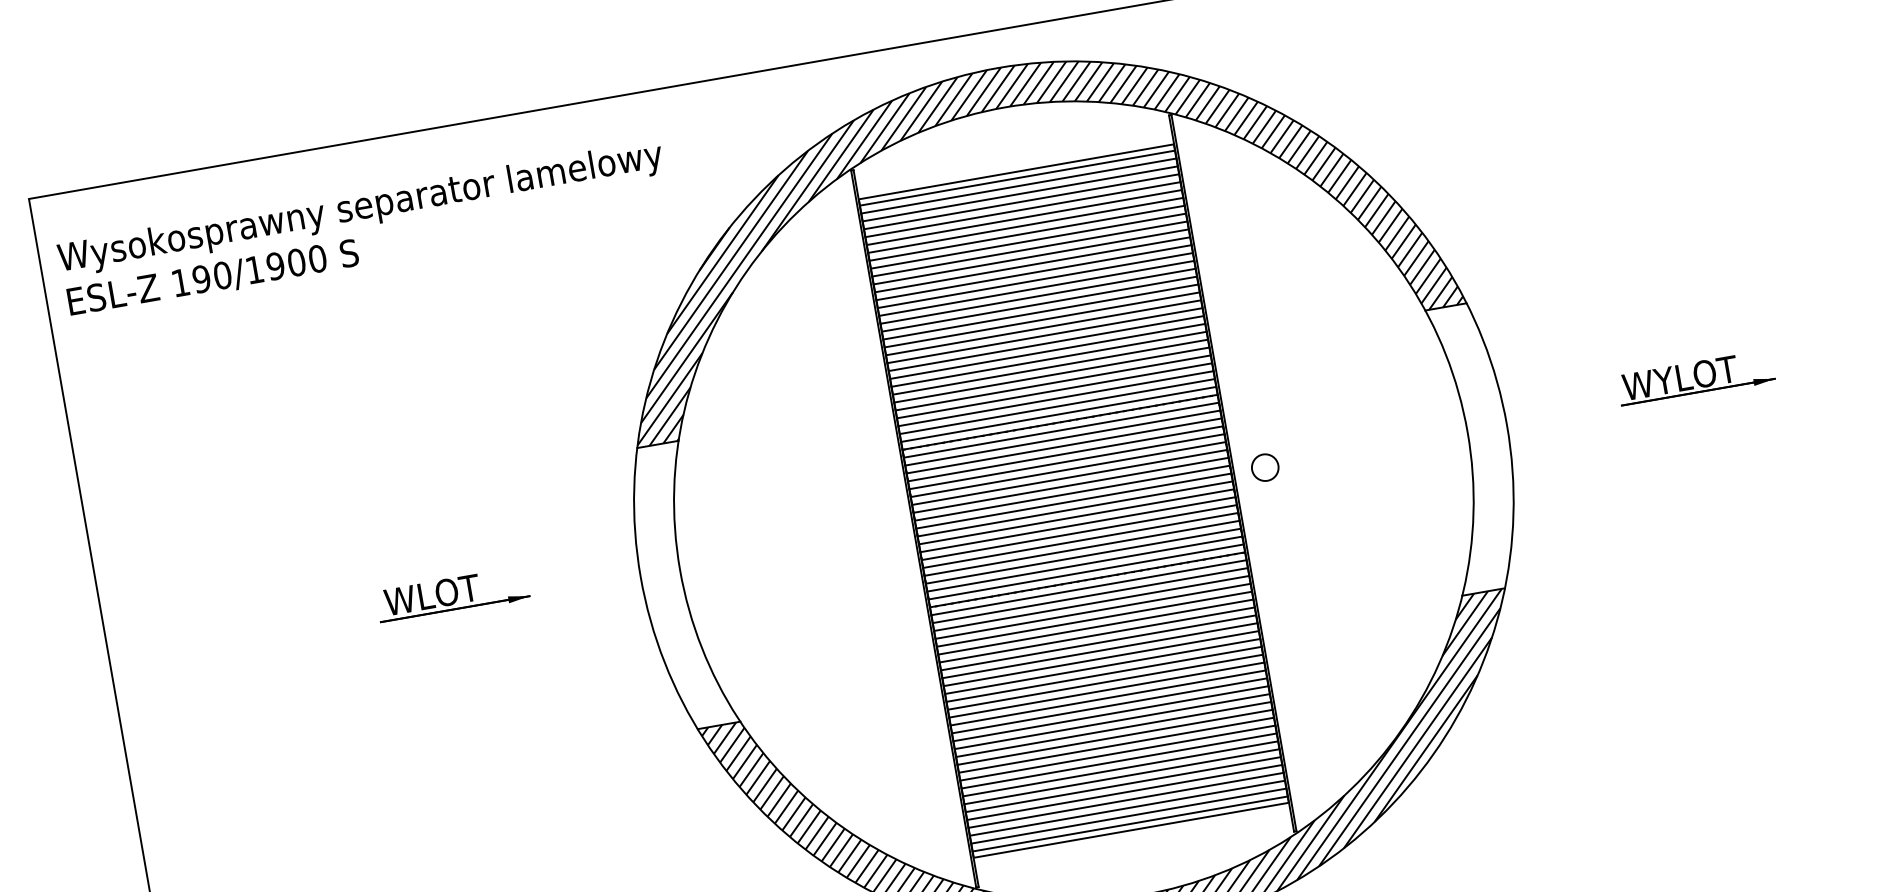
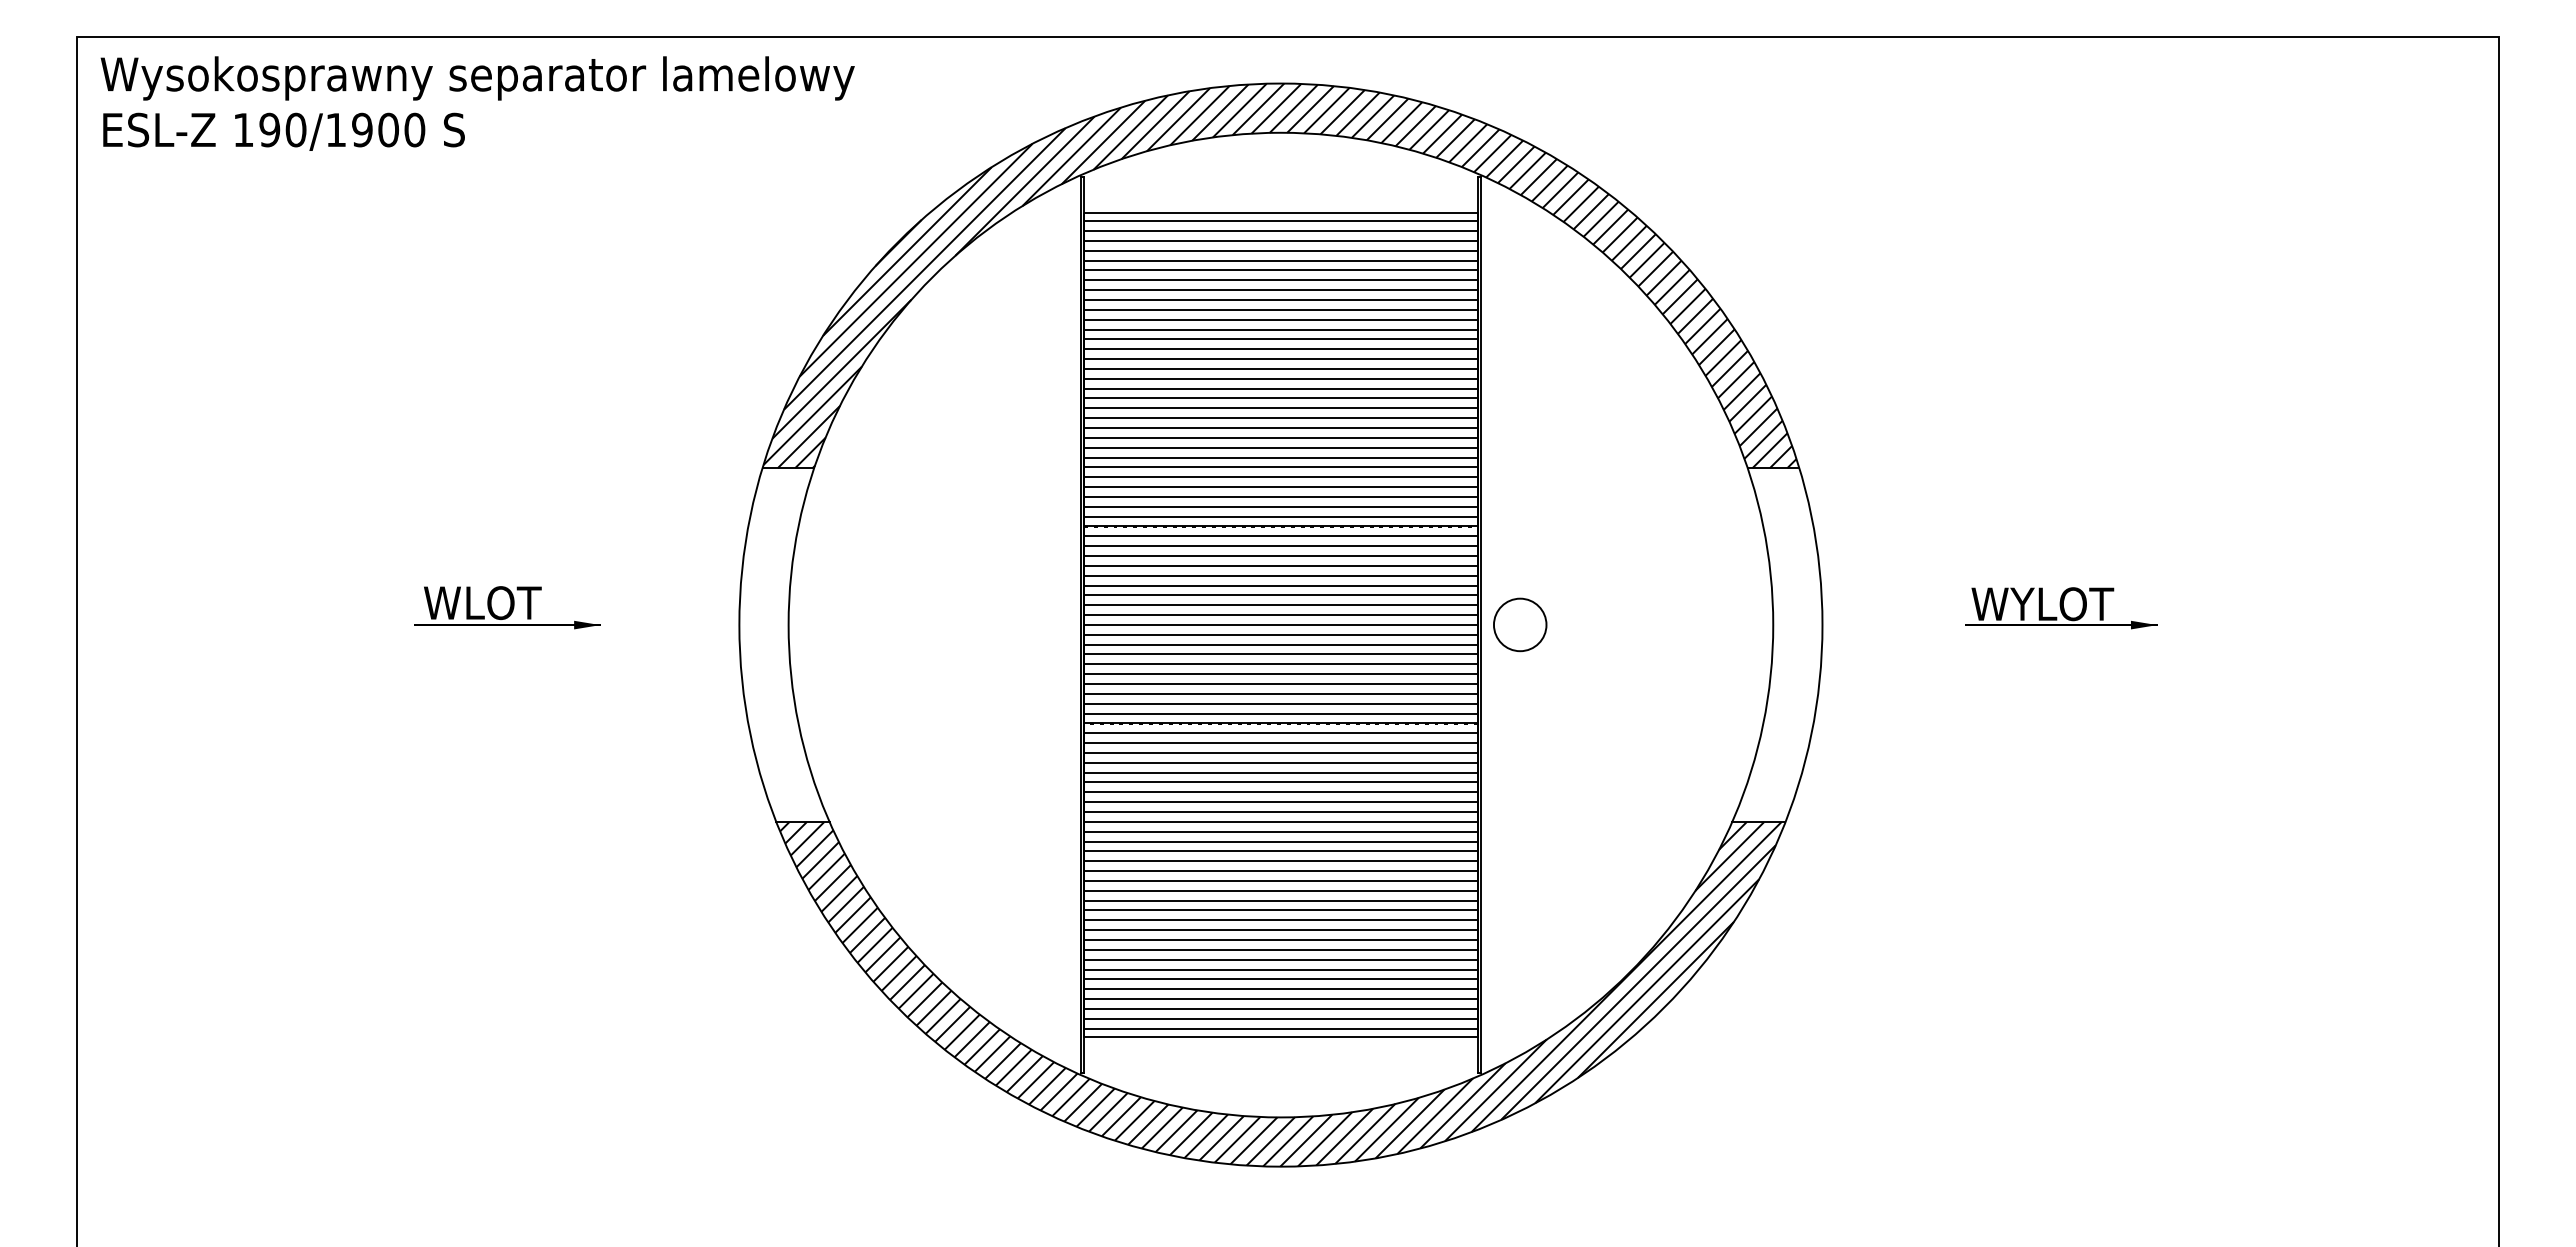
text: (364, 228) -> (477, 103), moved
circle: (1264, 467) -> (1519, 624), size x1.6

